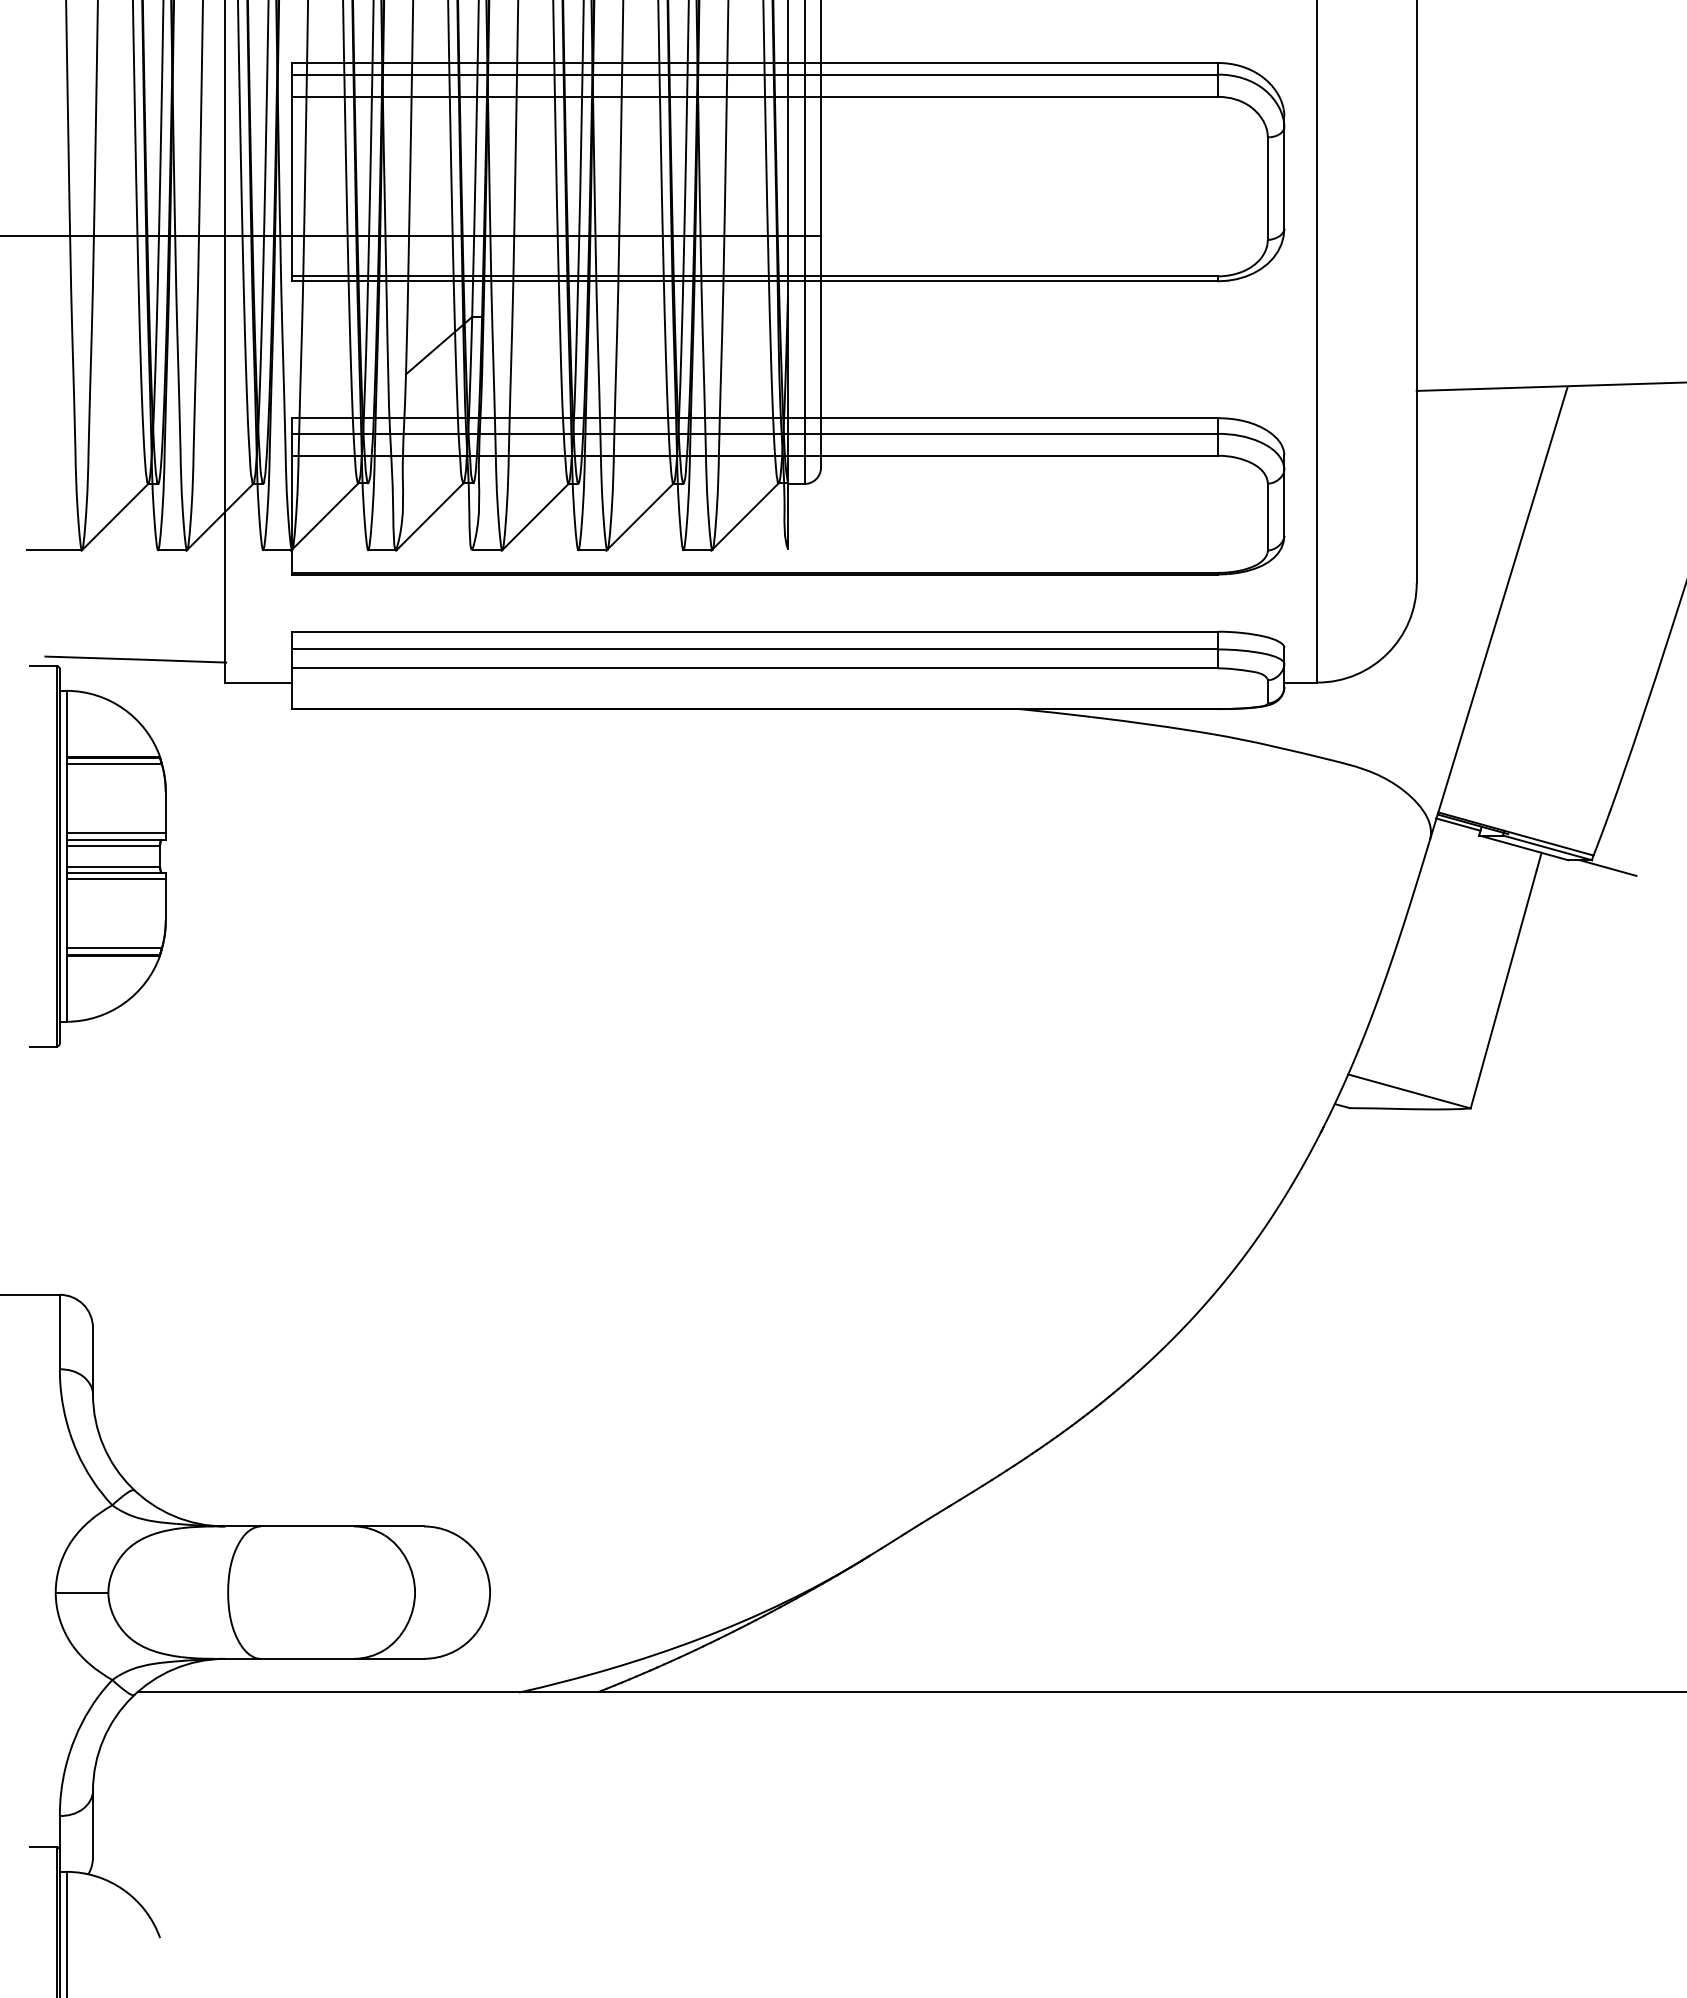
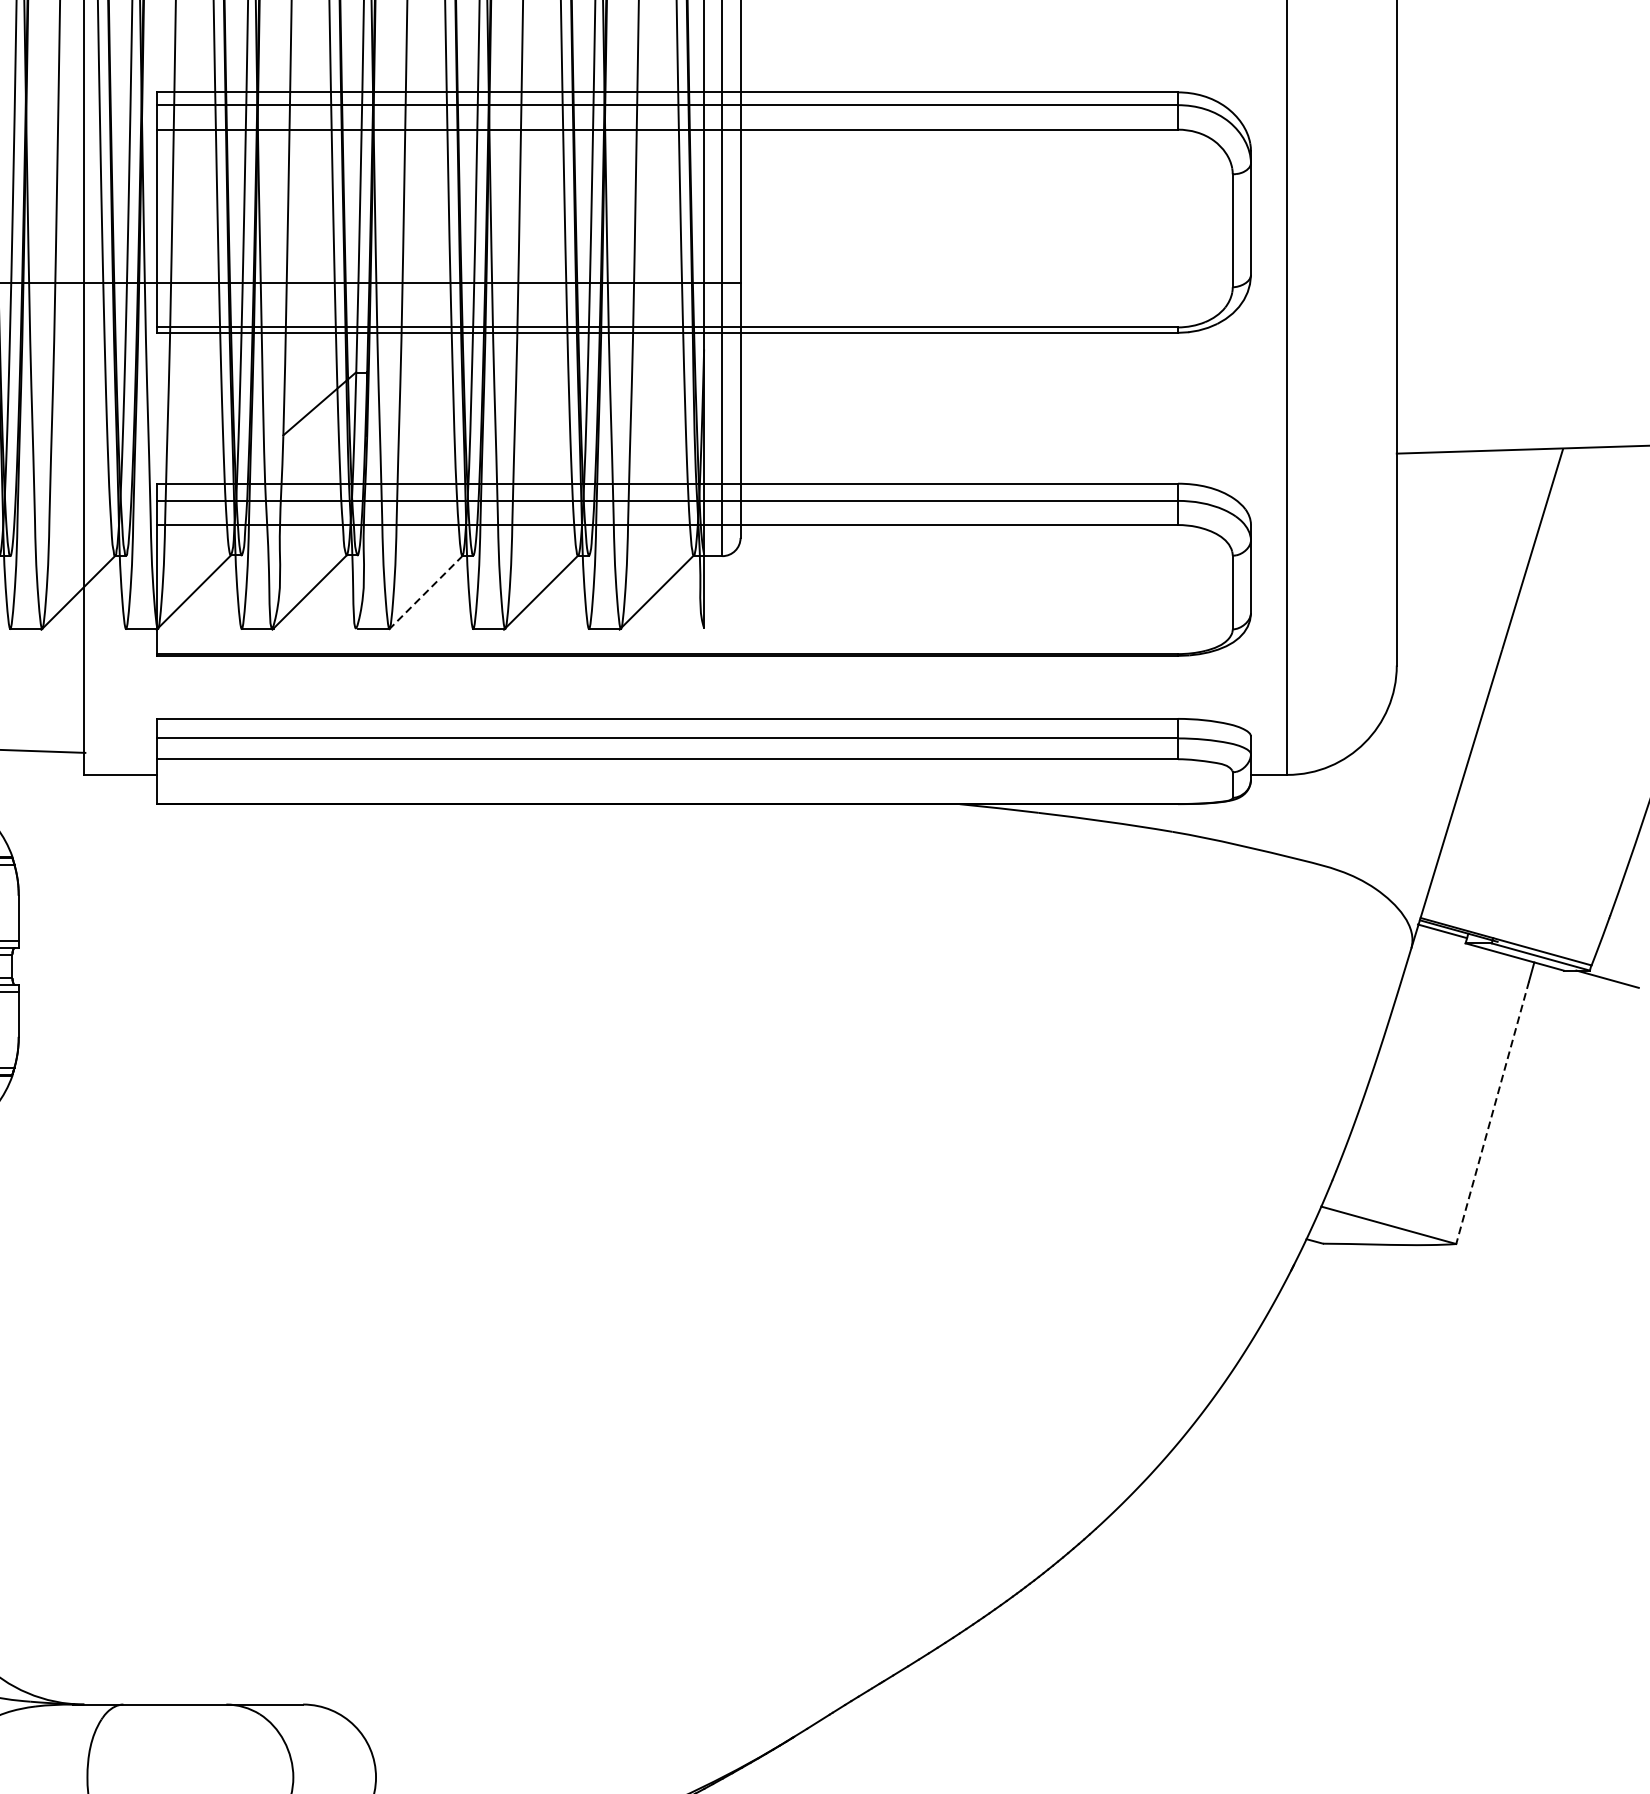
line: (534, 517) -> (424, 593), solid -> dashed
line: (1503, 989) -> (1492, 1113), solid -> dashed

